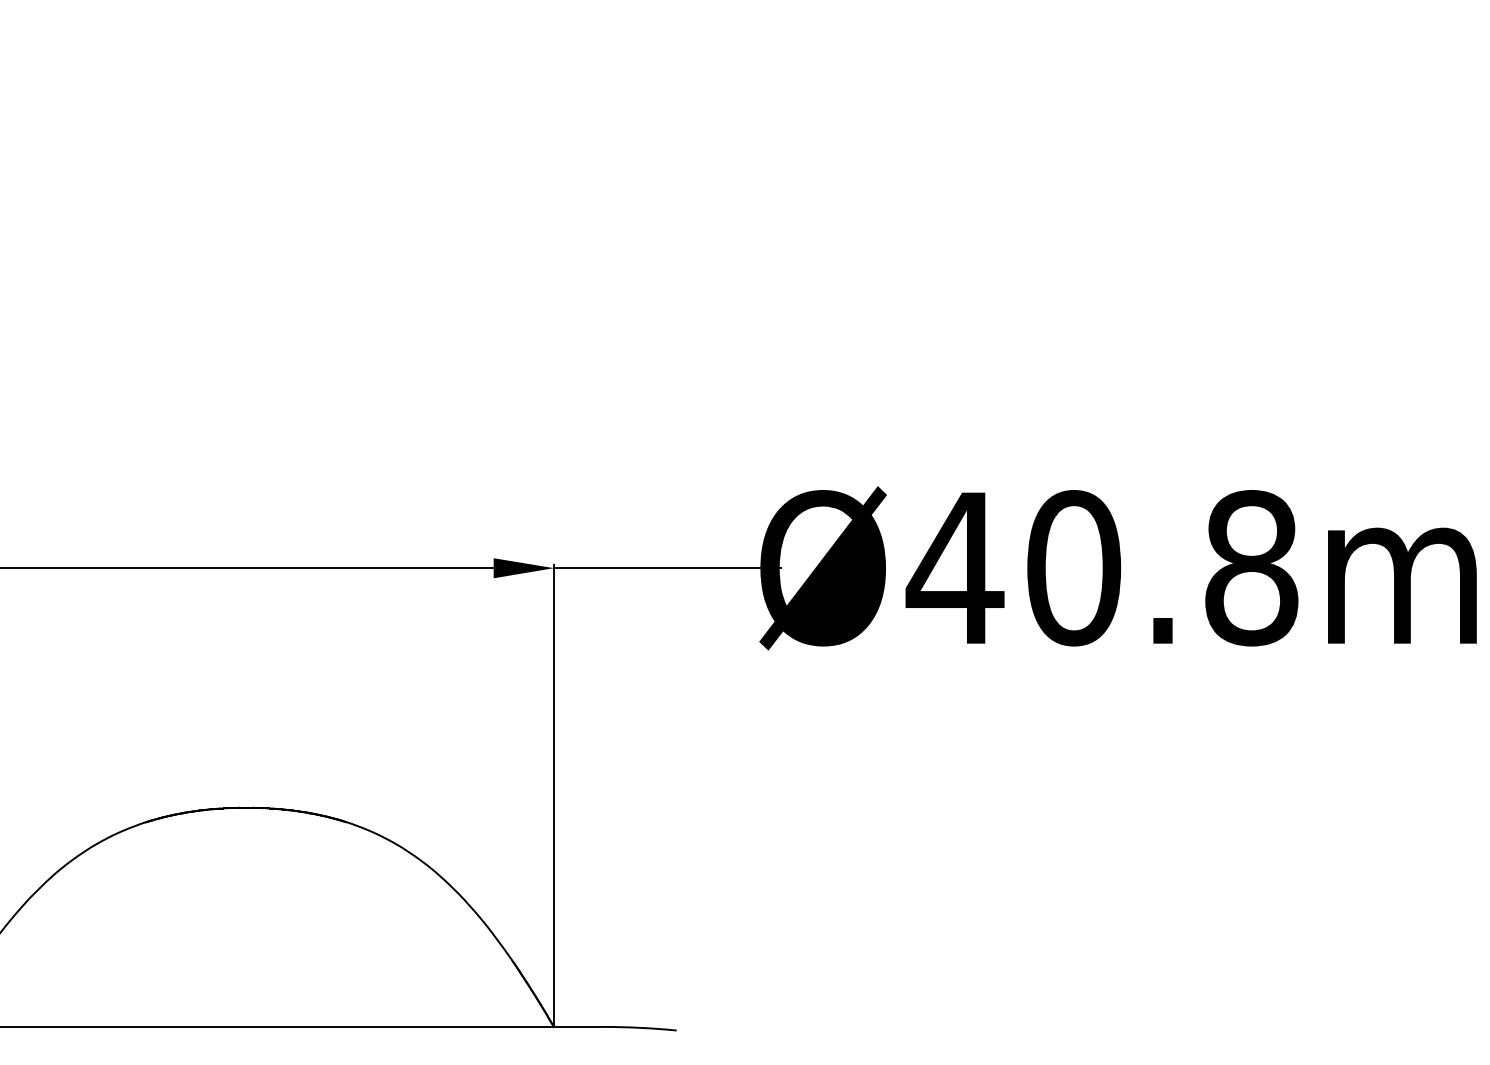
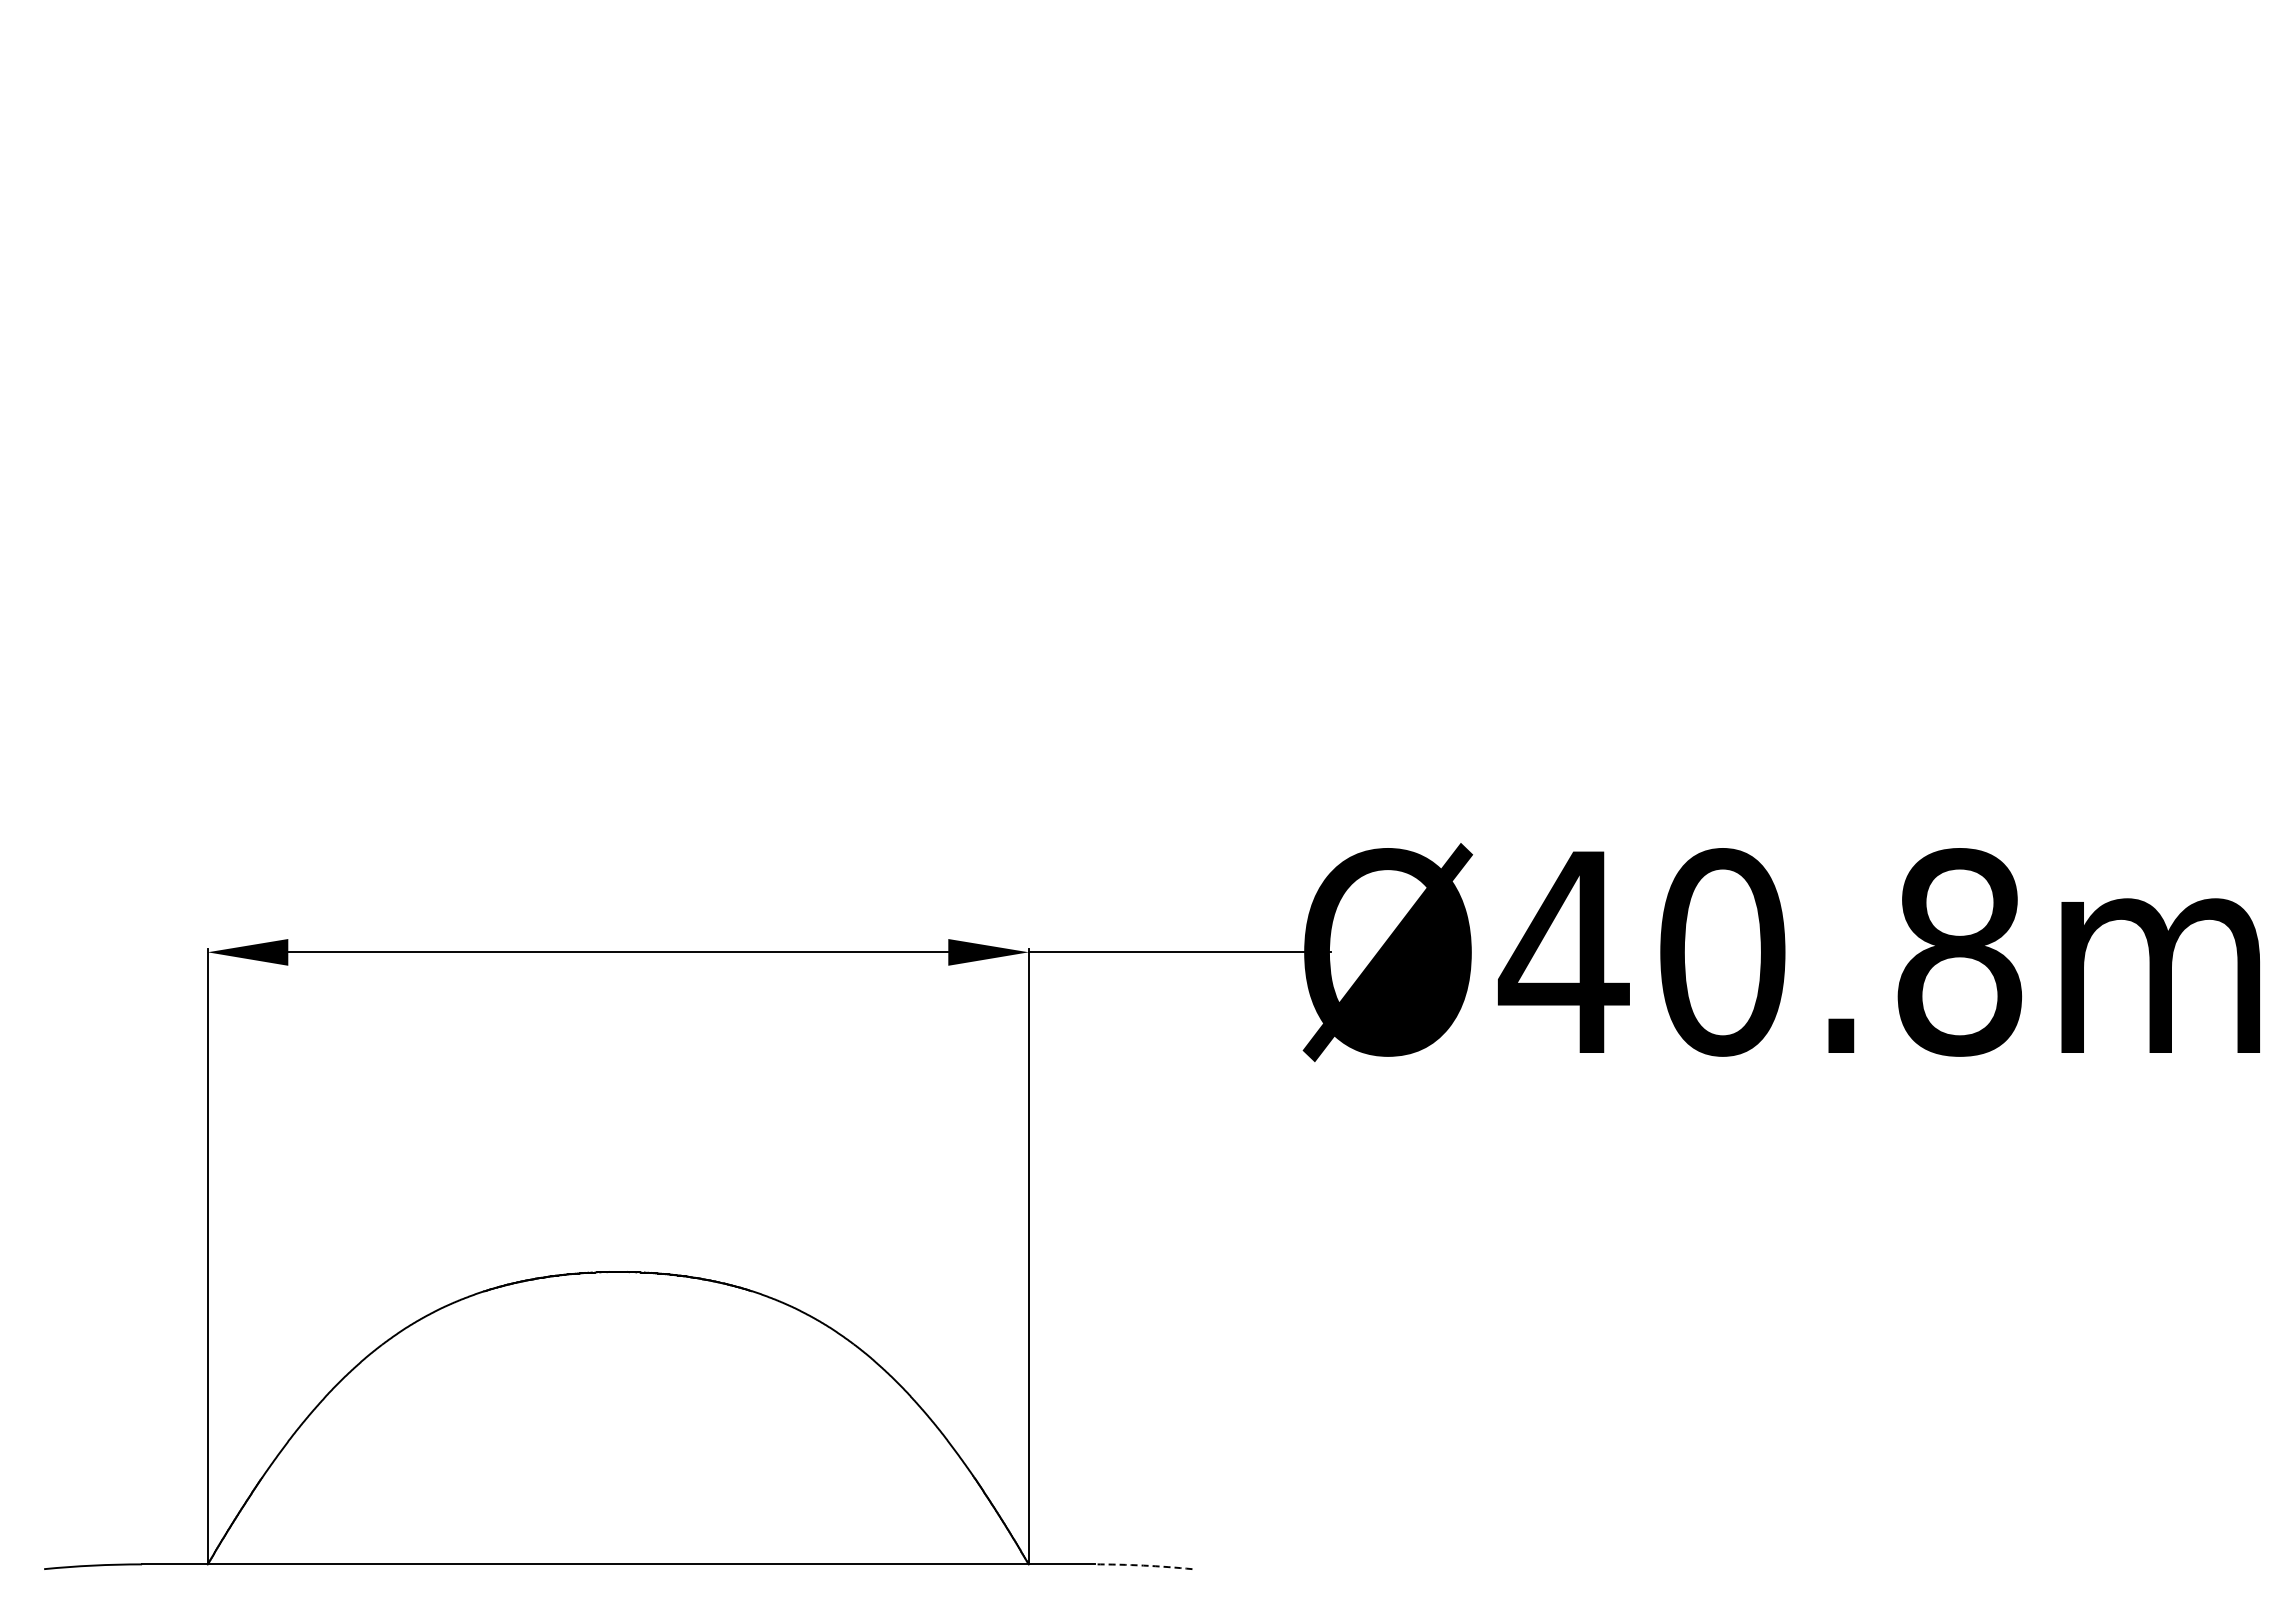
arc: (639, 1027) -> (1143, 1565), solid -> dashed

